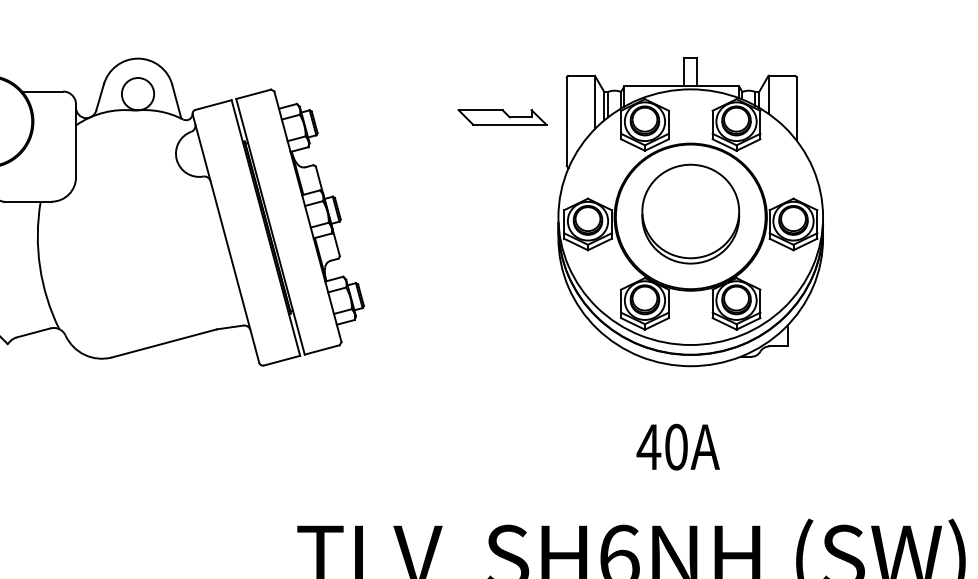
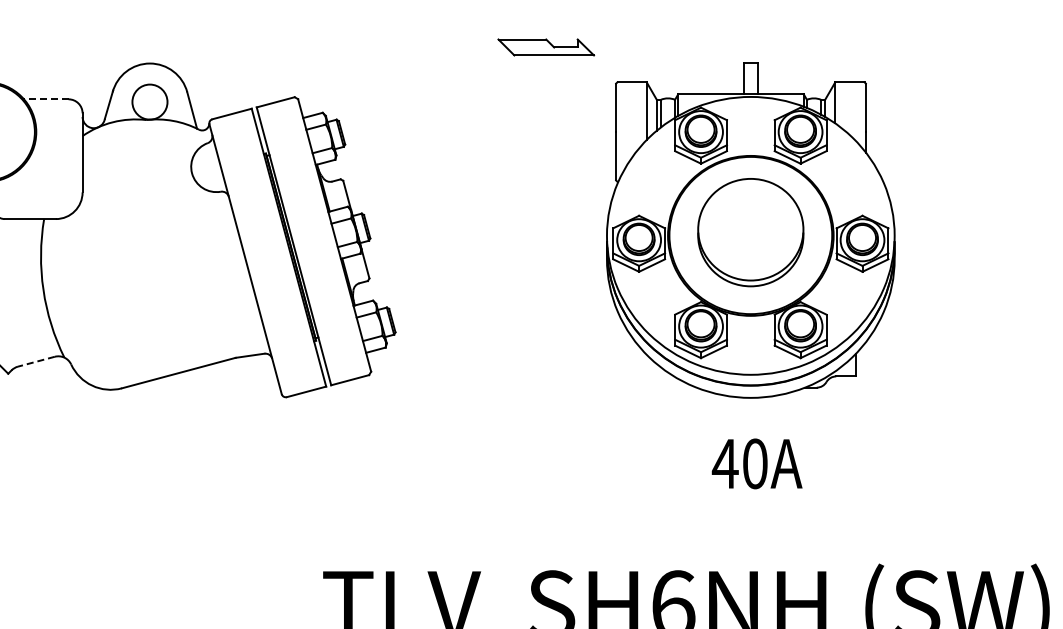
line: (41, 91) -> (45, 99), solid -> dashed
part: (502, 117) -> (546, 47), moved
line: (32, 332) -> (35, 361), solid -> dashed
text: (677, 446) -> (756, 463), moved

